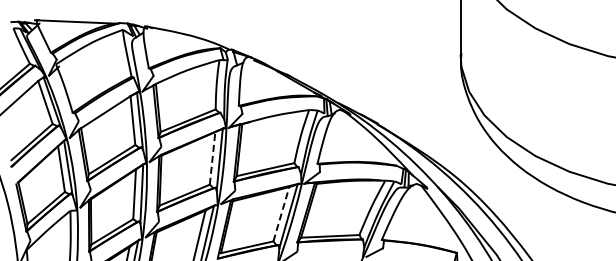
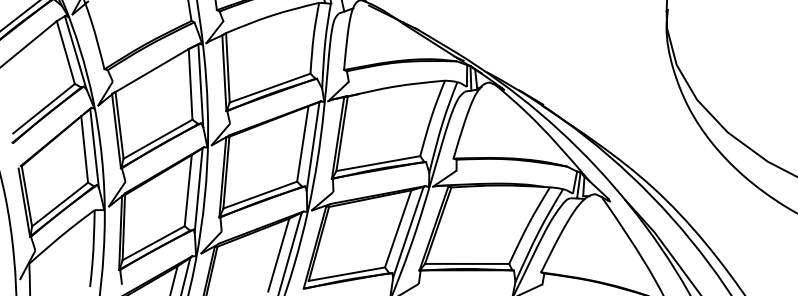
line: (212, 157) -> (302, 142), dashed -> solid
line: (281, 213) -> (398, 227), dashed -> solid

